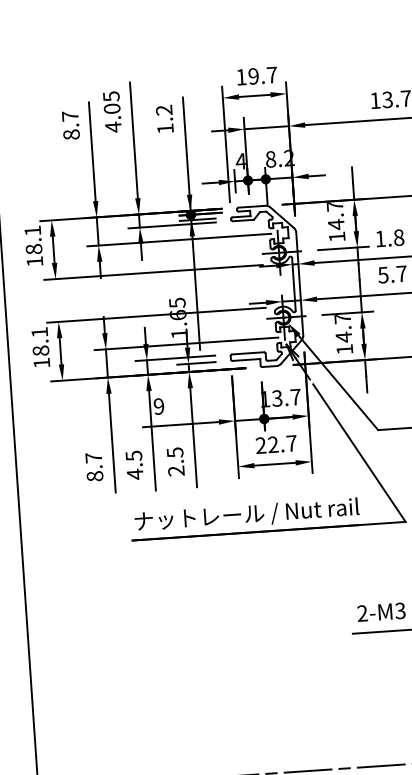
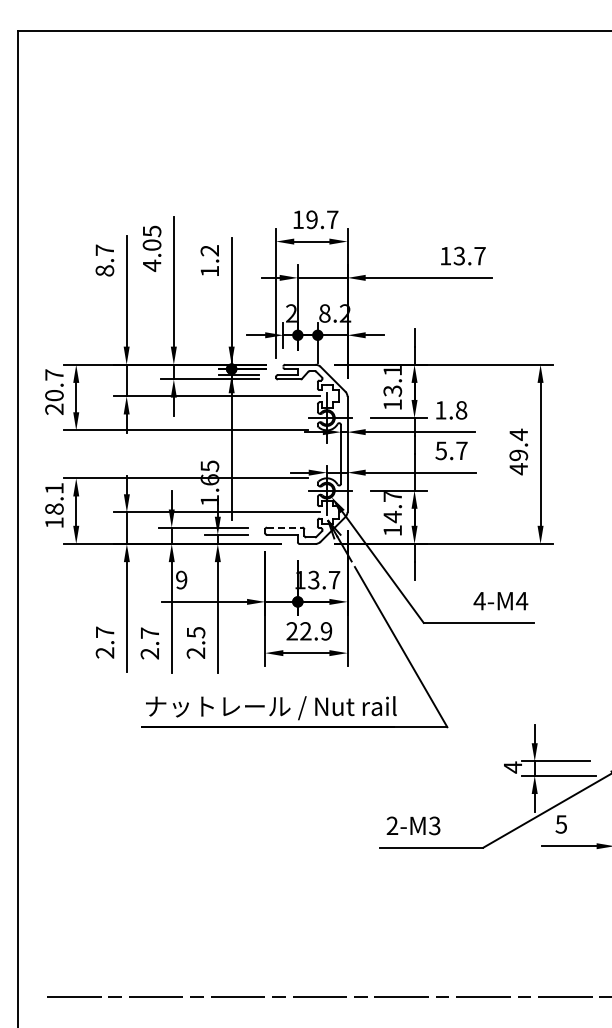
text: (240, 161) -> (290, 313), 4 -> 2
text: (335, 216) -> (392, 381), 14.7 -> 13.1
text: (33, 245) -> (54, 391), 18.1 -> 20.7
line: (247, 353) -> (284, 527), solid -> dashed
text: (291, 443) -> (326, 631), 22.7 -> 22.9
text: (134, 465) -> (149, 643), 4.5 -> 2.7
text: (94, 475) -> (104, 652), 8.7 -> 2.7

